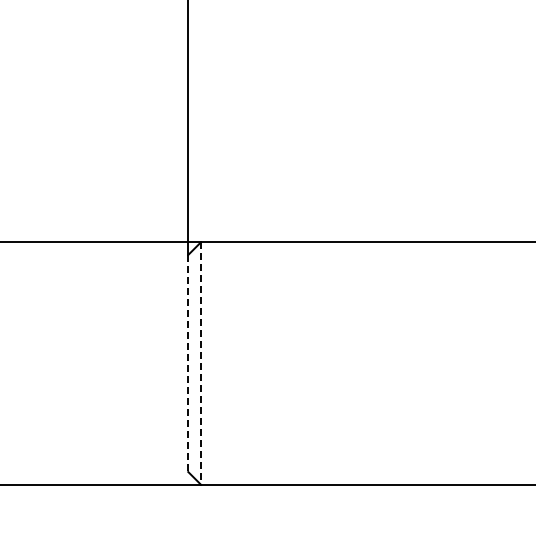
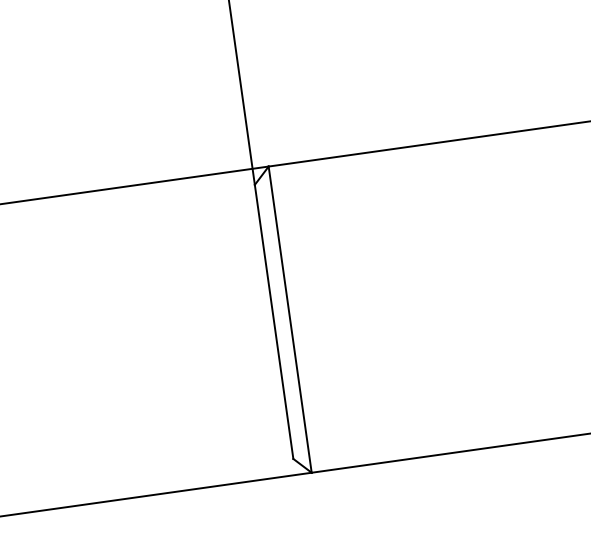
line: (188, 363) -> (274, 321), dashed -> solid
line: (201, 364) -> (290, 320), dashed -> solid

